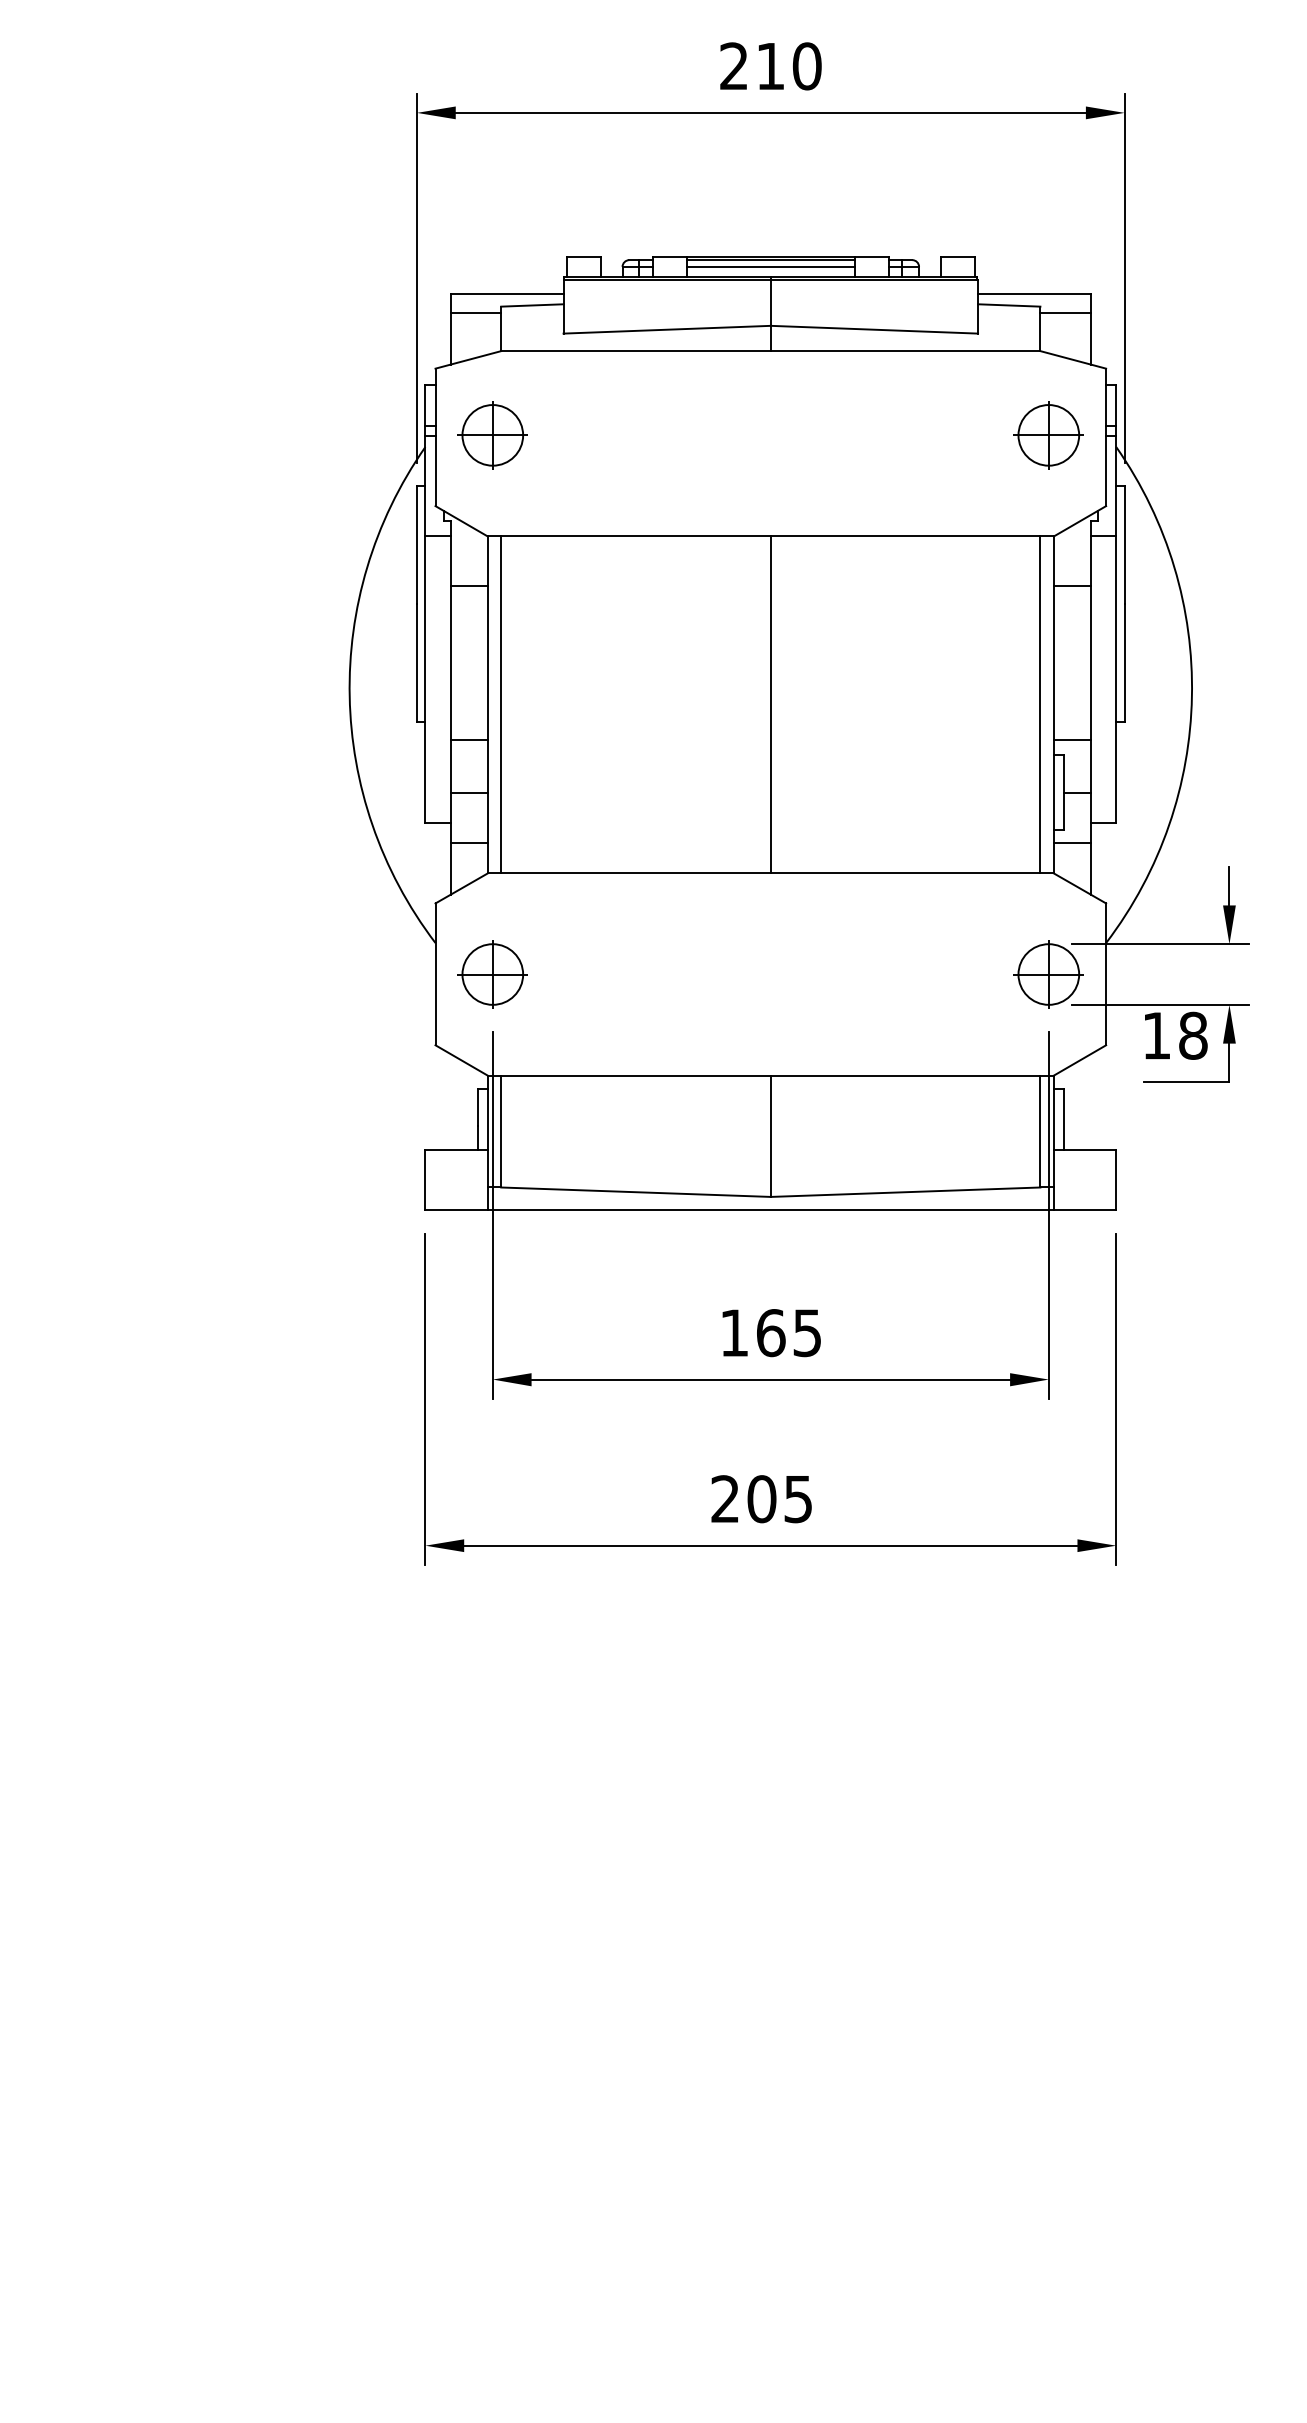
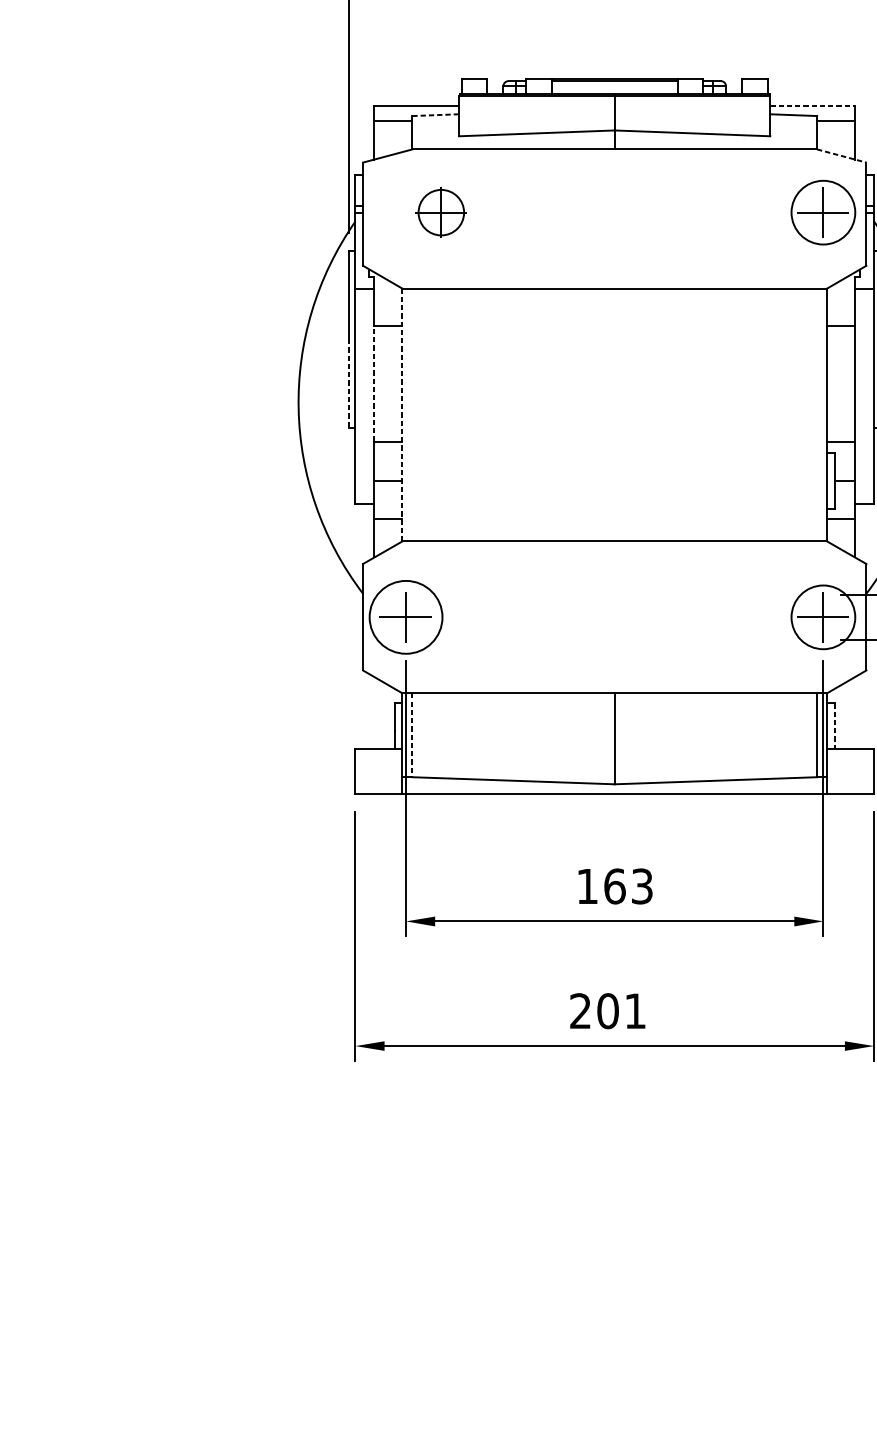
line: (770, 266) -> (614, 85), removed
line: (1035, 293) -> (813, 106), solid -> dashed
line: (532, 305) -> (435, 115), solid -> dashed
line: (1073, 360) -> (841, 156), solid -> dashed
part: (492, 435) -> (441, 212), moved
circle: (1048, 435) -> (823, 212), size x1.4
line: (417, 662) -> (349, 383), solid -> dashed
line: (450, 662) -> (374, 383), solid -> dashed
line: (487, 704) -> (402, 414), solid -> dashed
line: (501, 704) -> (412, 414), removed
line: (770, 704) -> (614, 414), removed
line: (1040, 704) -> (817, 414), removed
circle: (492, 974) -> (405, 617), size x1.6
circle: (1048, 974) -> (823, 617), size x1.4
line: (1063, 1119) -> (834, 726), solid -> dashed
line: (501, 1131) -> (412, 735), solid -> dashed
text: (807, 1332) -> (642, 886), 165 -> 163
text: (797, 1499) -> (634, 1011), 205 -> 201

